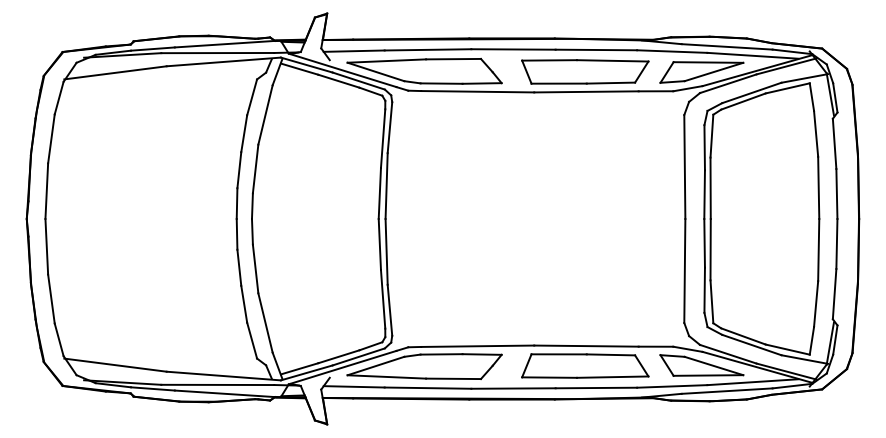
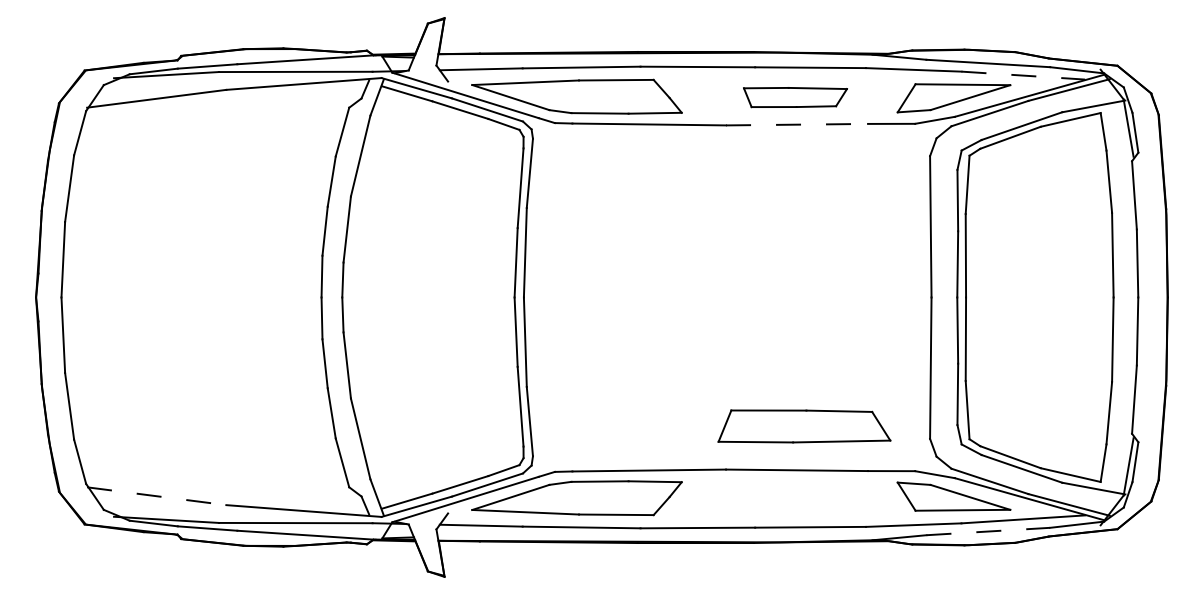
line: (753, 55) -> (1023, 75), solid -> dashed
part: (585, 71) -> (795, 97), size x0.6
line: (586, 91) -> (797, 124), solid -> dashed
line: (116, 365) -> (157, 496), solid -> dashed
part: (585, 366) -> (804, 426), moved
line: (727, 391) -> (988, 531), solid -> dashed

